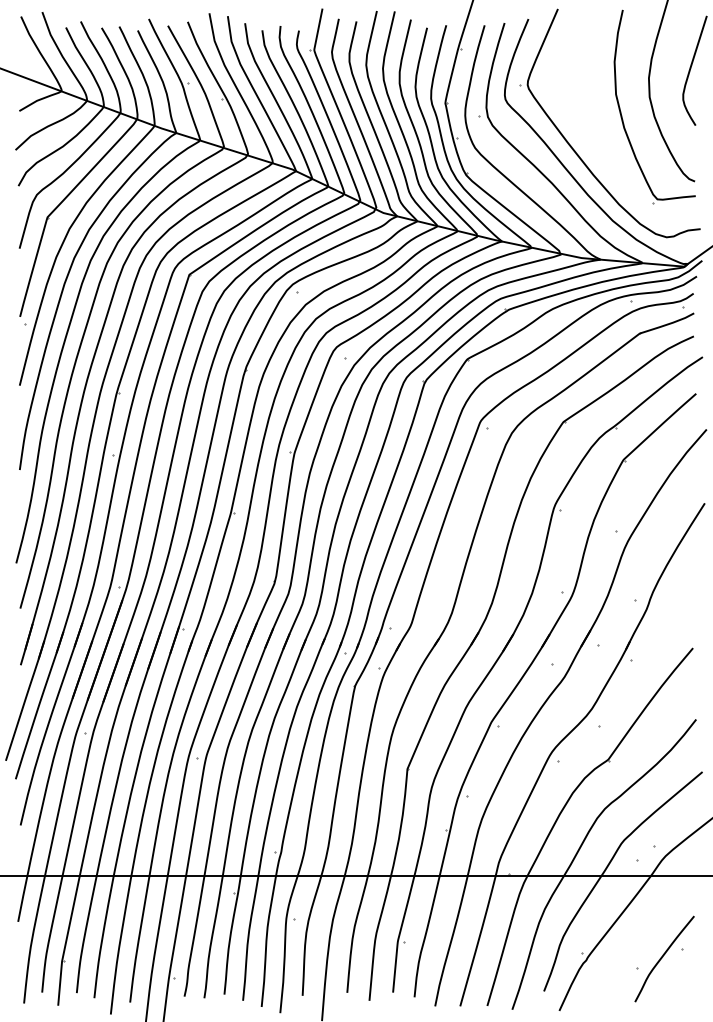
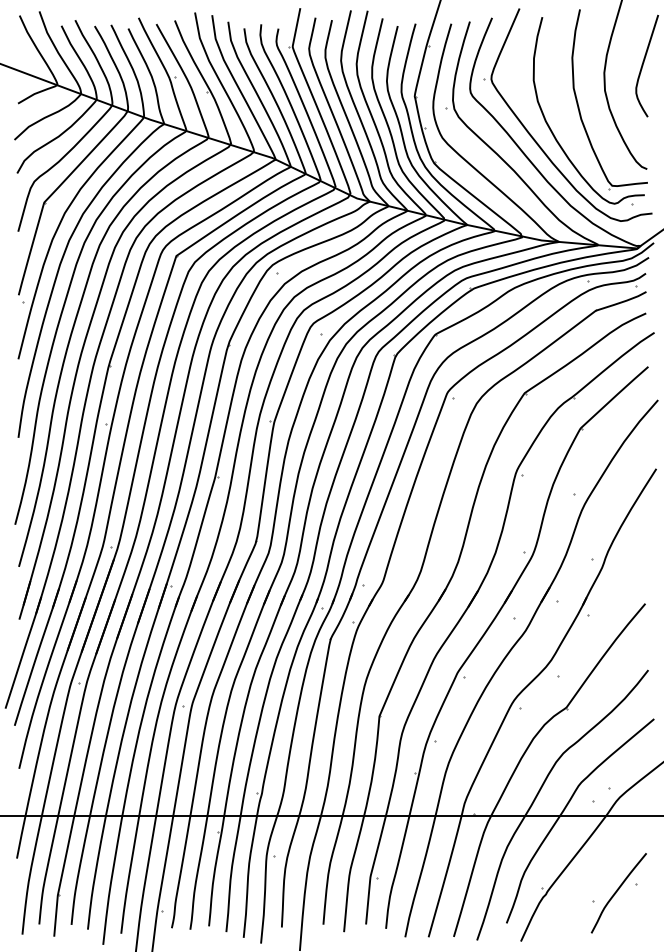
part: (594, 142) -> (553, 132), added

